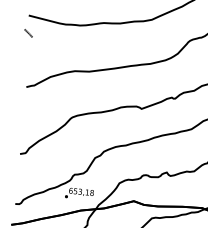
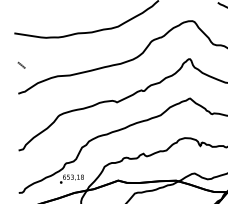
line: (28, 32) -> (21, 64), moved

